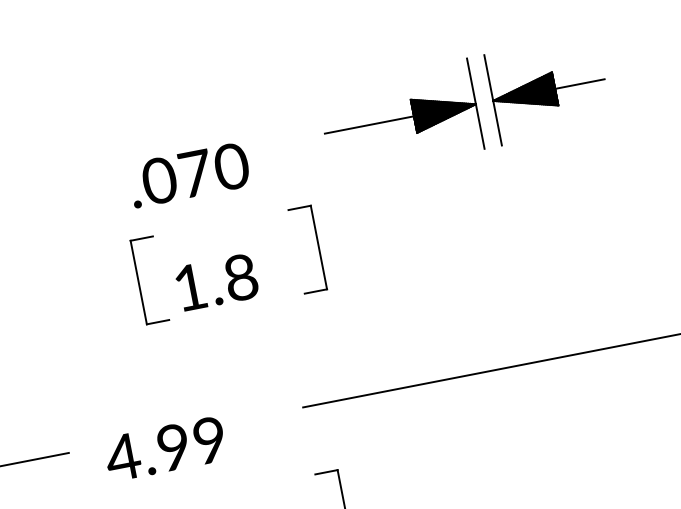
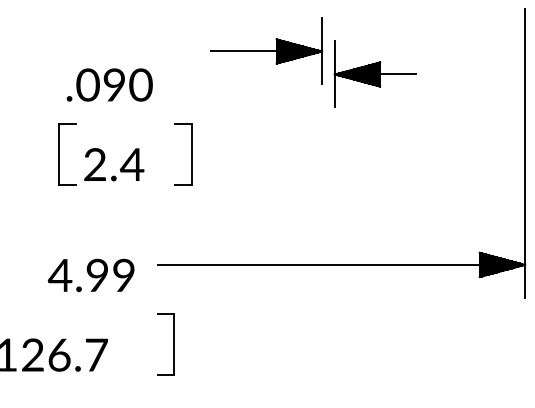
part: (399, 117) -> (266, 50), moved
text: (195, 172) -> (114, 84), .070 -> .090
text: (216, 282) -> (114, 164), 1.8 -> 2.4
text: (163, 448) -> (90, 274), moved

